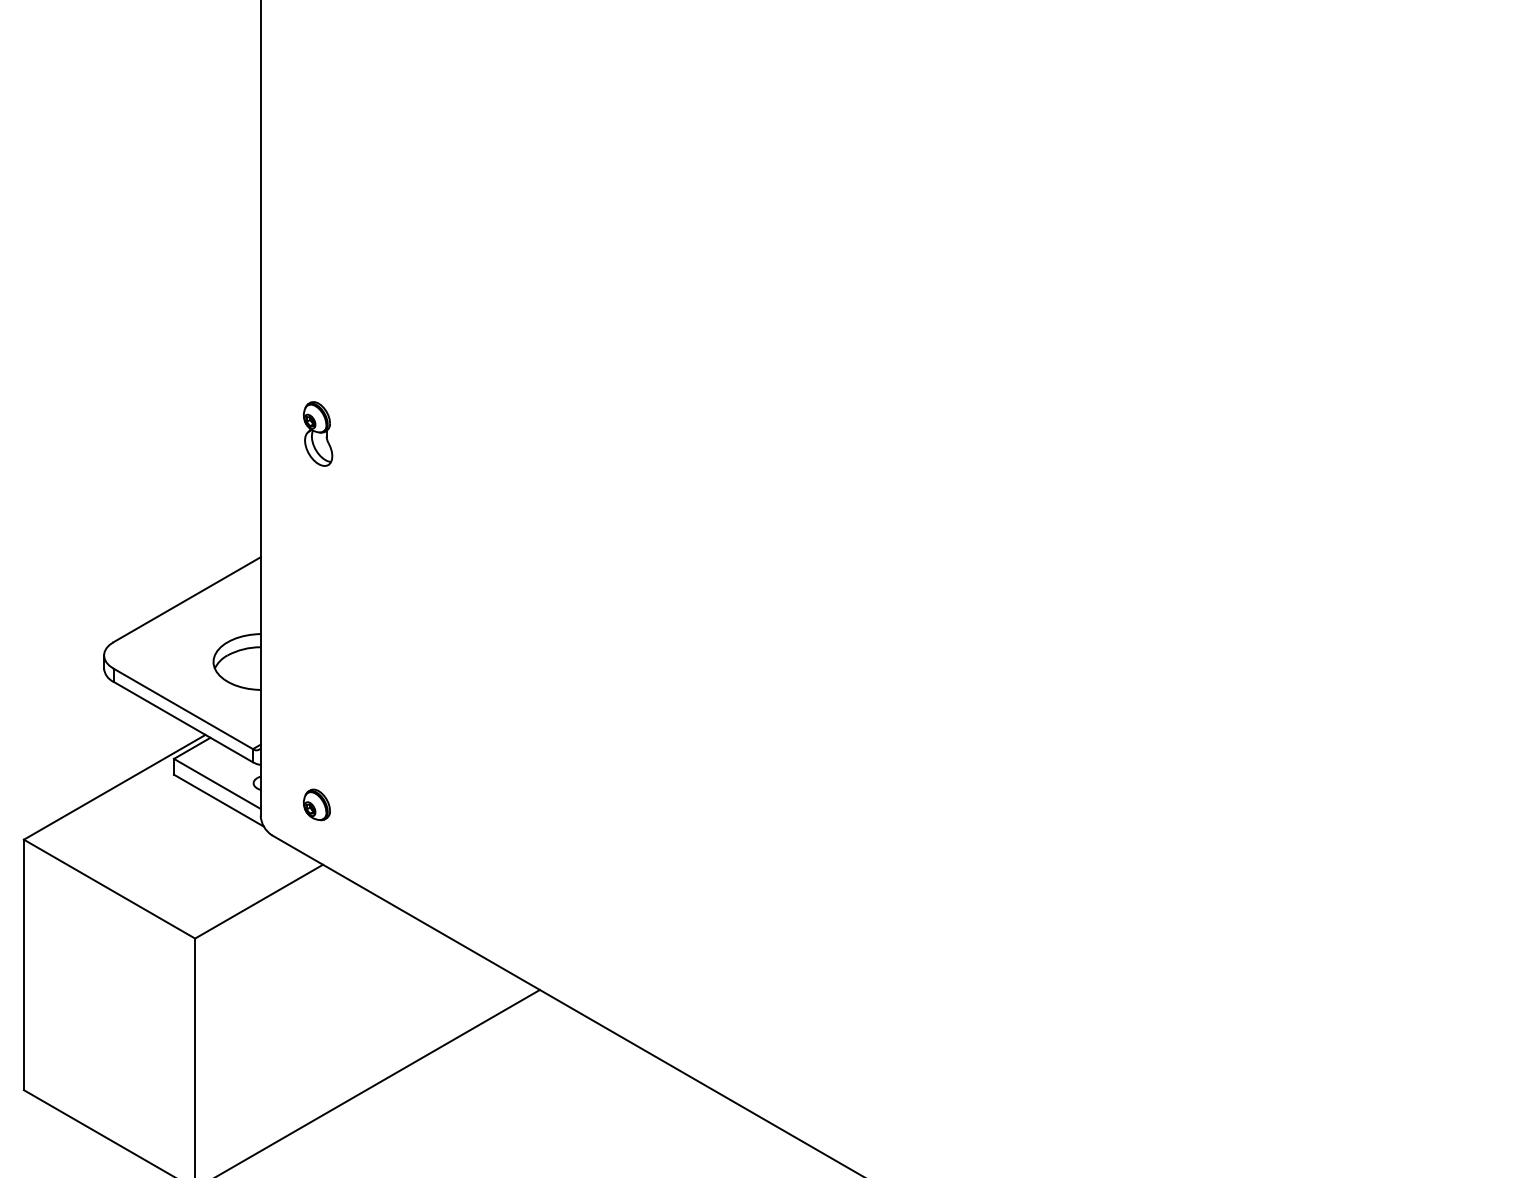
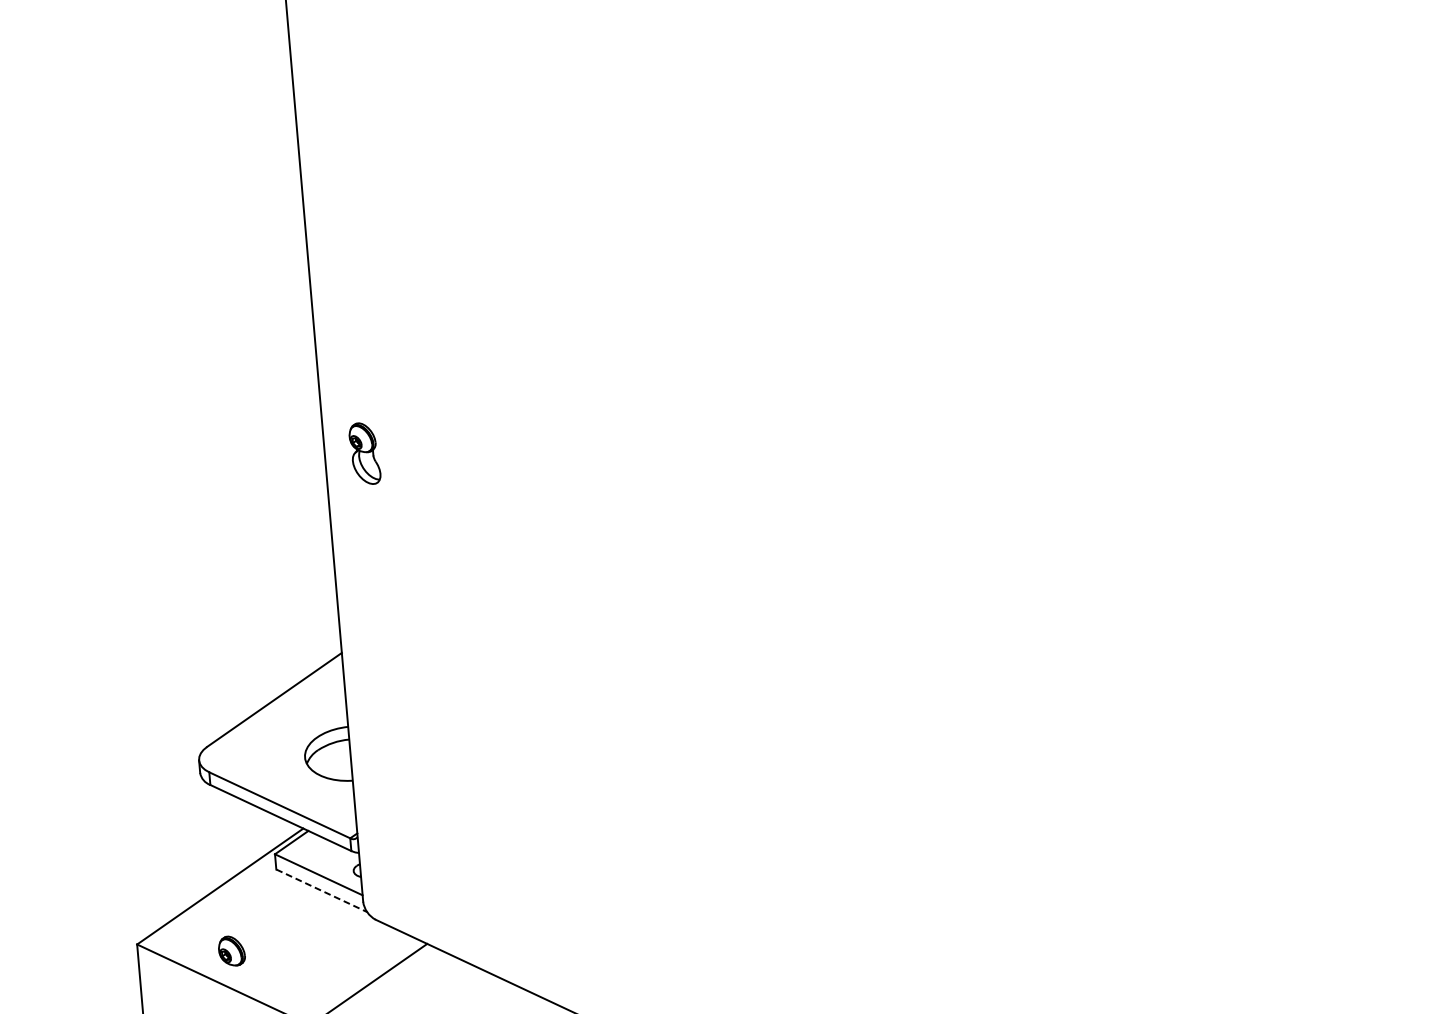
part: (318, 433) -> (365, 453), moved
line: (218, 800) -> (321, 890), solid -> dashed
part: (316, 804) -> (231, 950), moved

